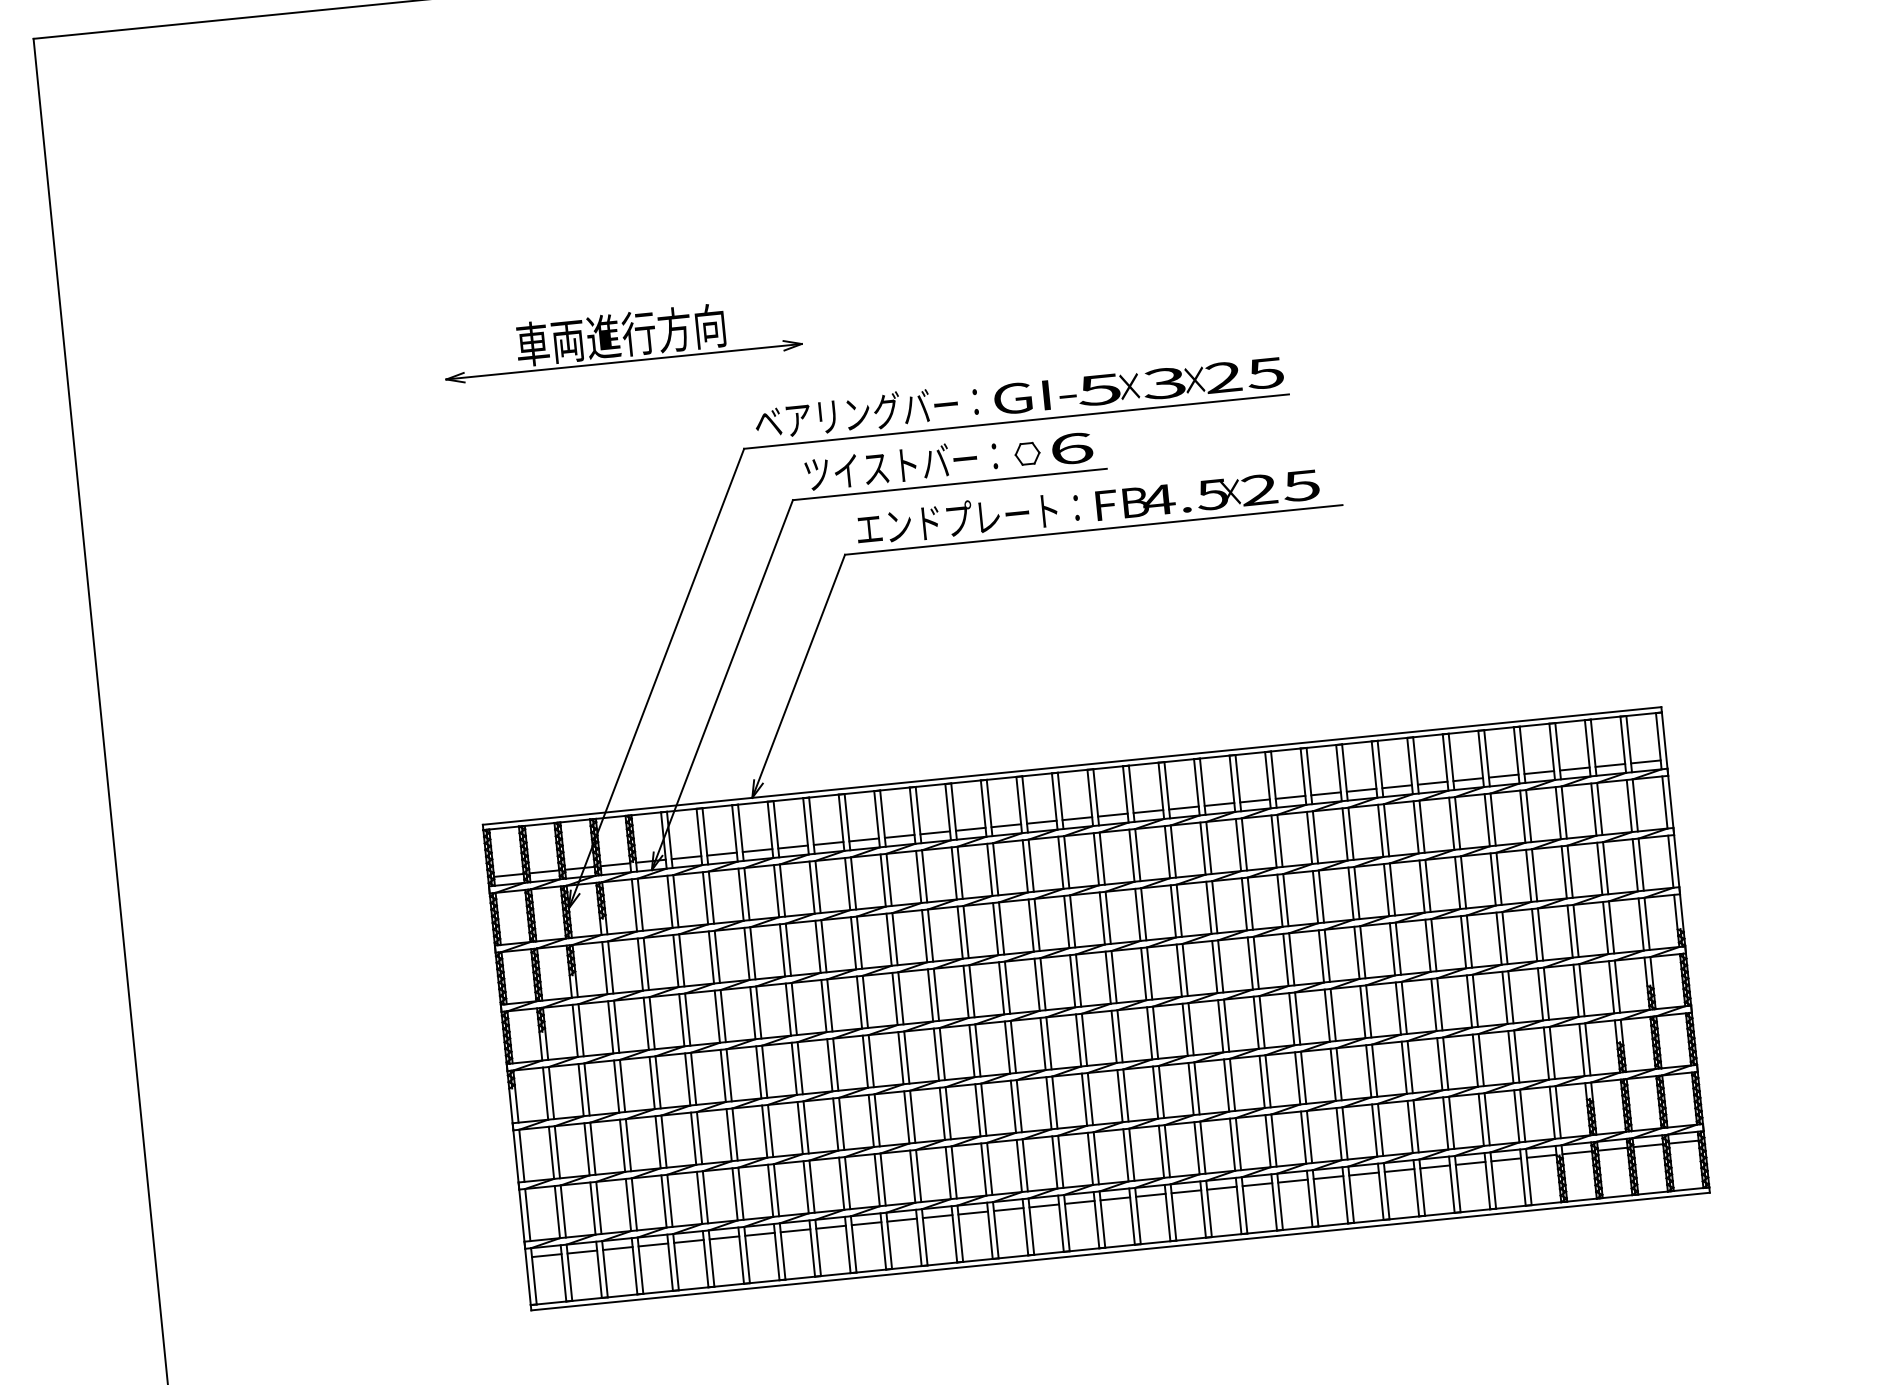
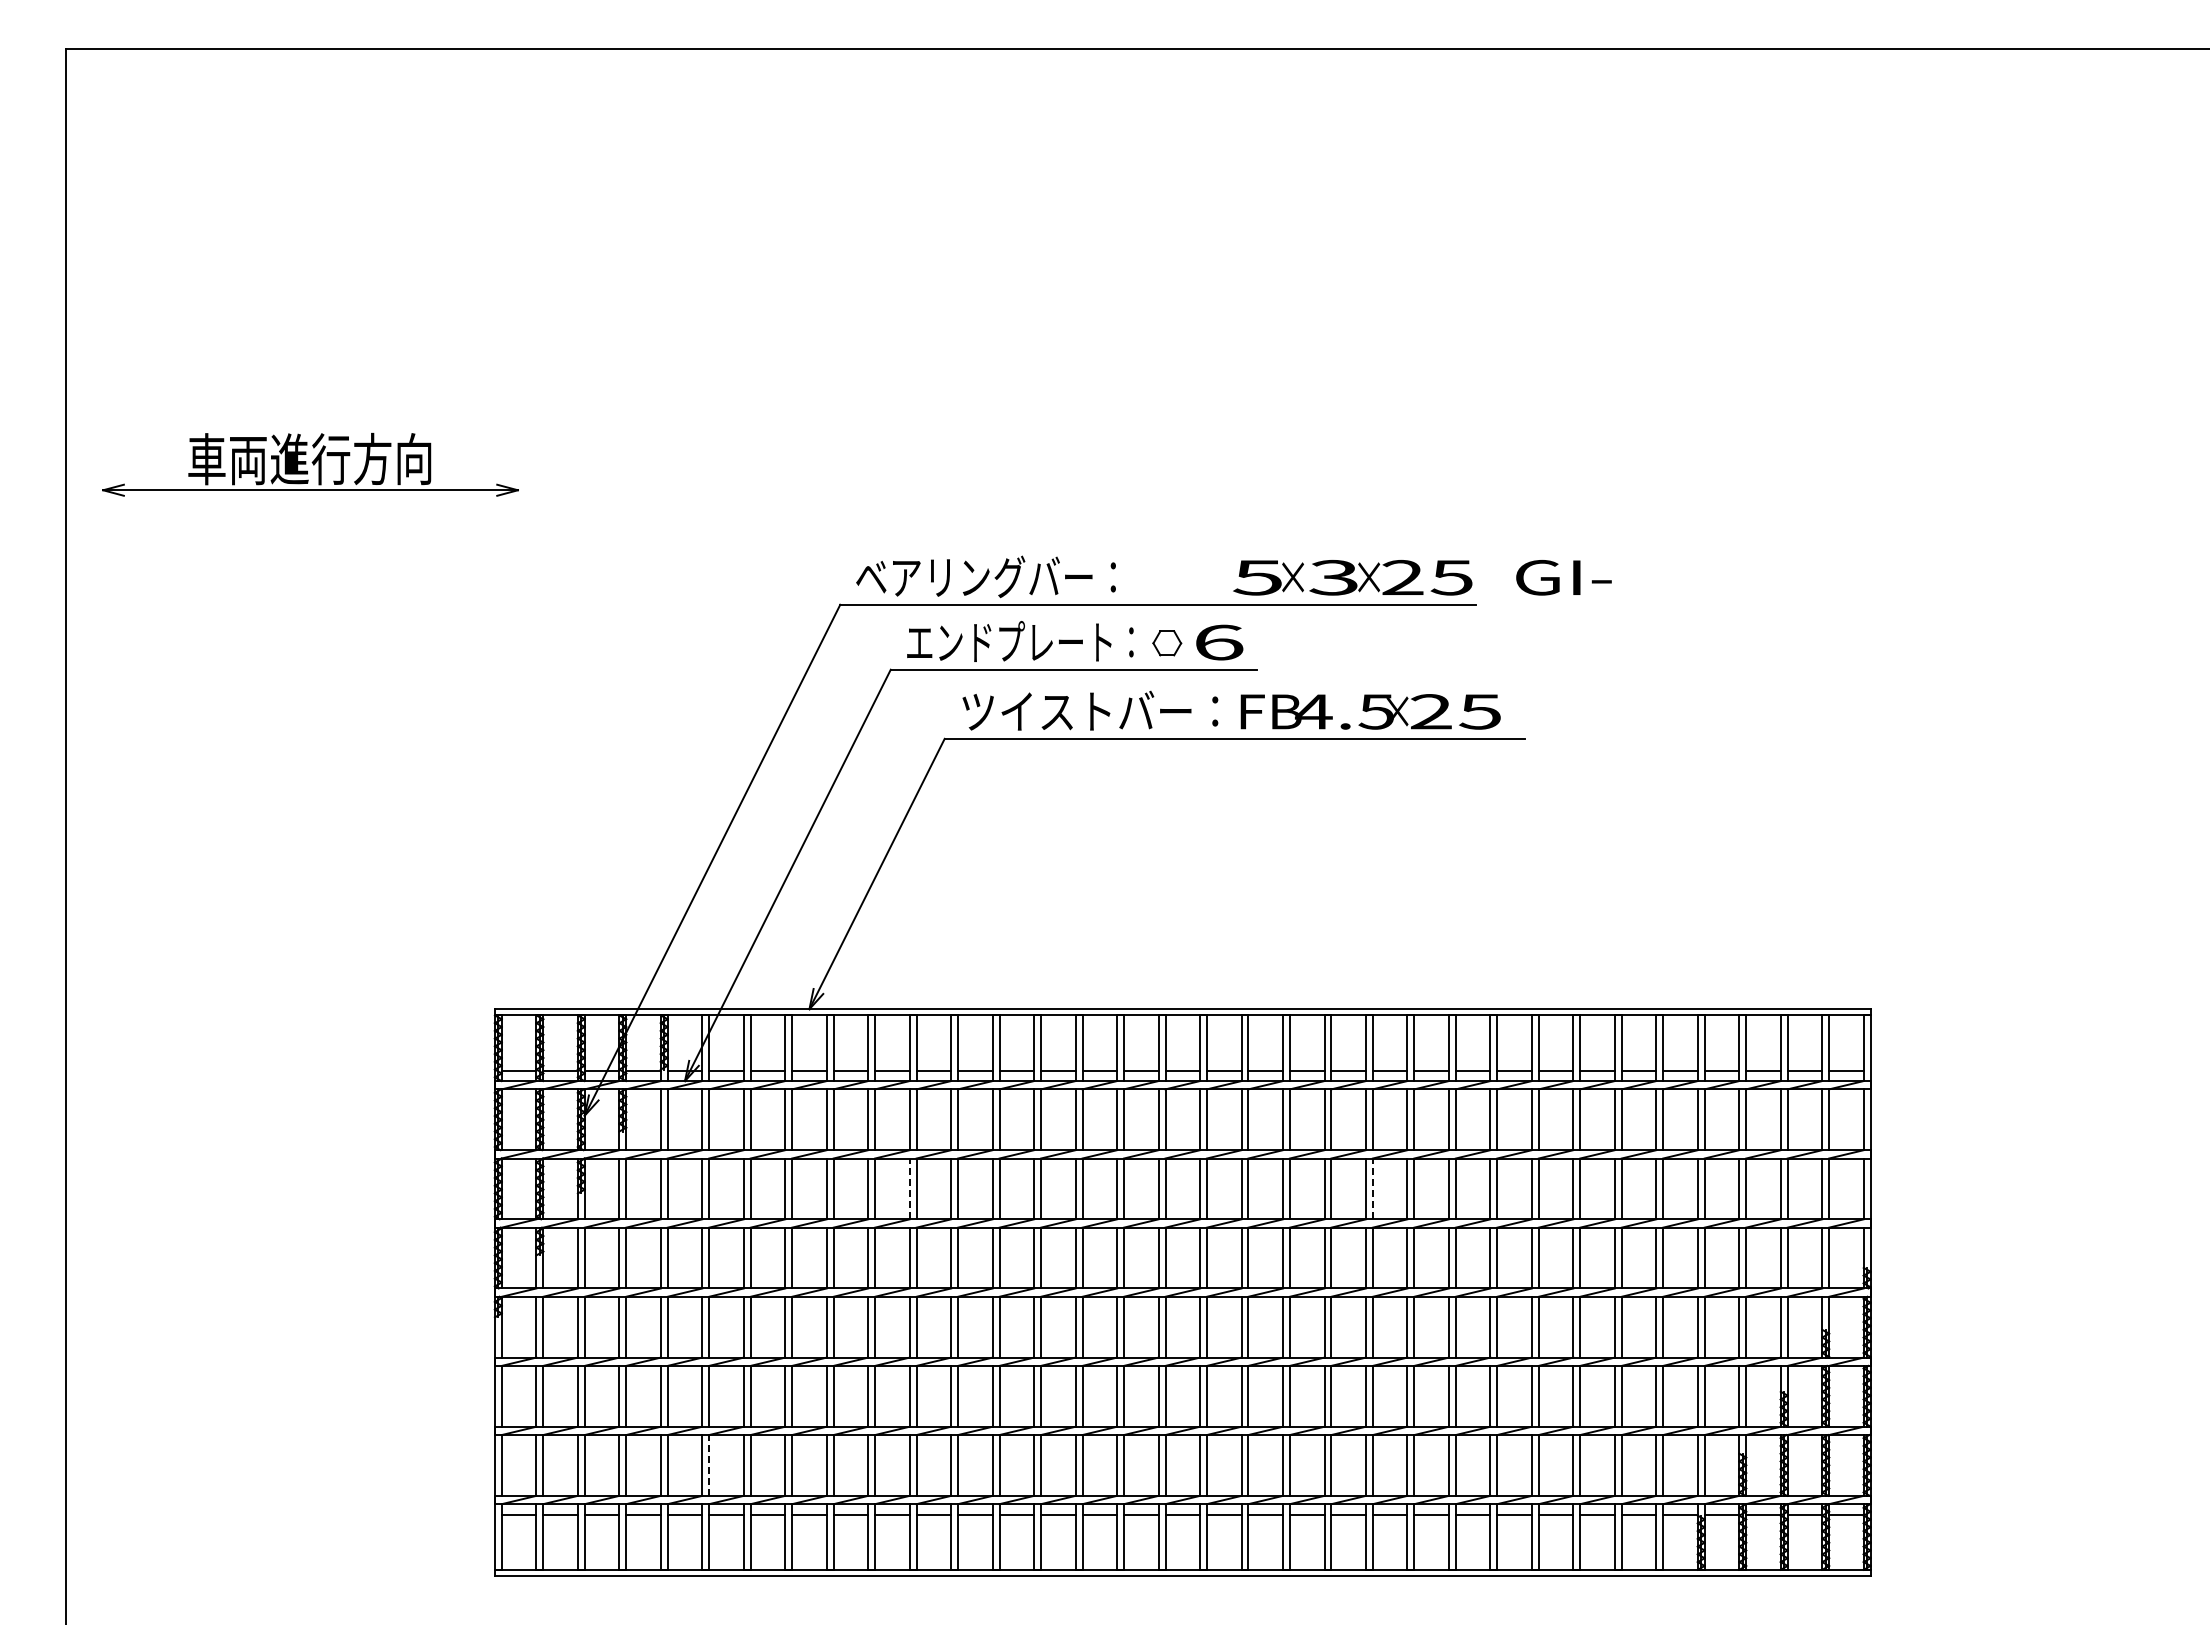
part: (621, 339) -> (310, 464), moved
text: (1034, 396) -> (1563, 577), moved
text: (901, 464) -> (1020, 640), ツイストバー： -> エンドプレート：
text: (967, 517) -> (1090, 710), エンドプレート： -> ツイストバー：
line: (1249, 903) -> (1372, 1188), solid -> dashed
line: (853, 942) -> (909, 1188), solid -> dashed
line: (705, 1196) -> (709, 1464), solid -> dashed

